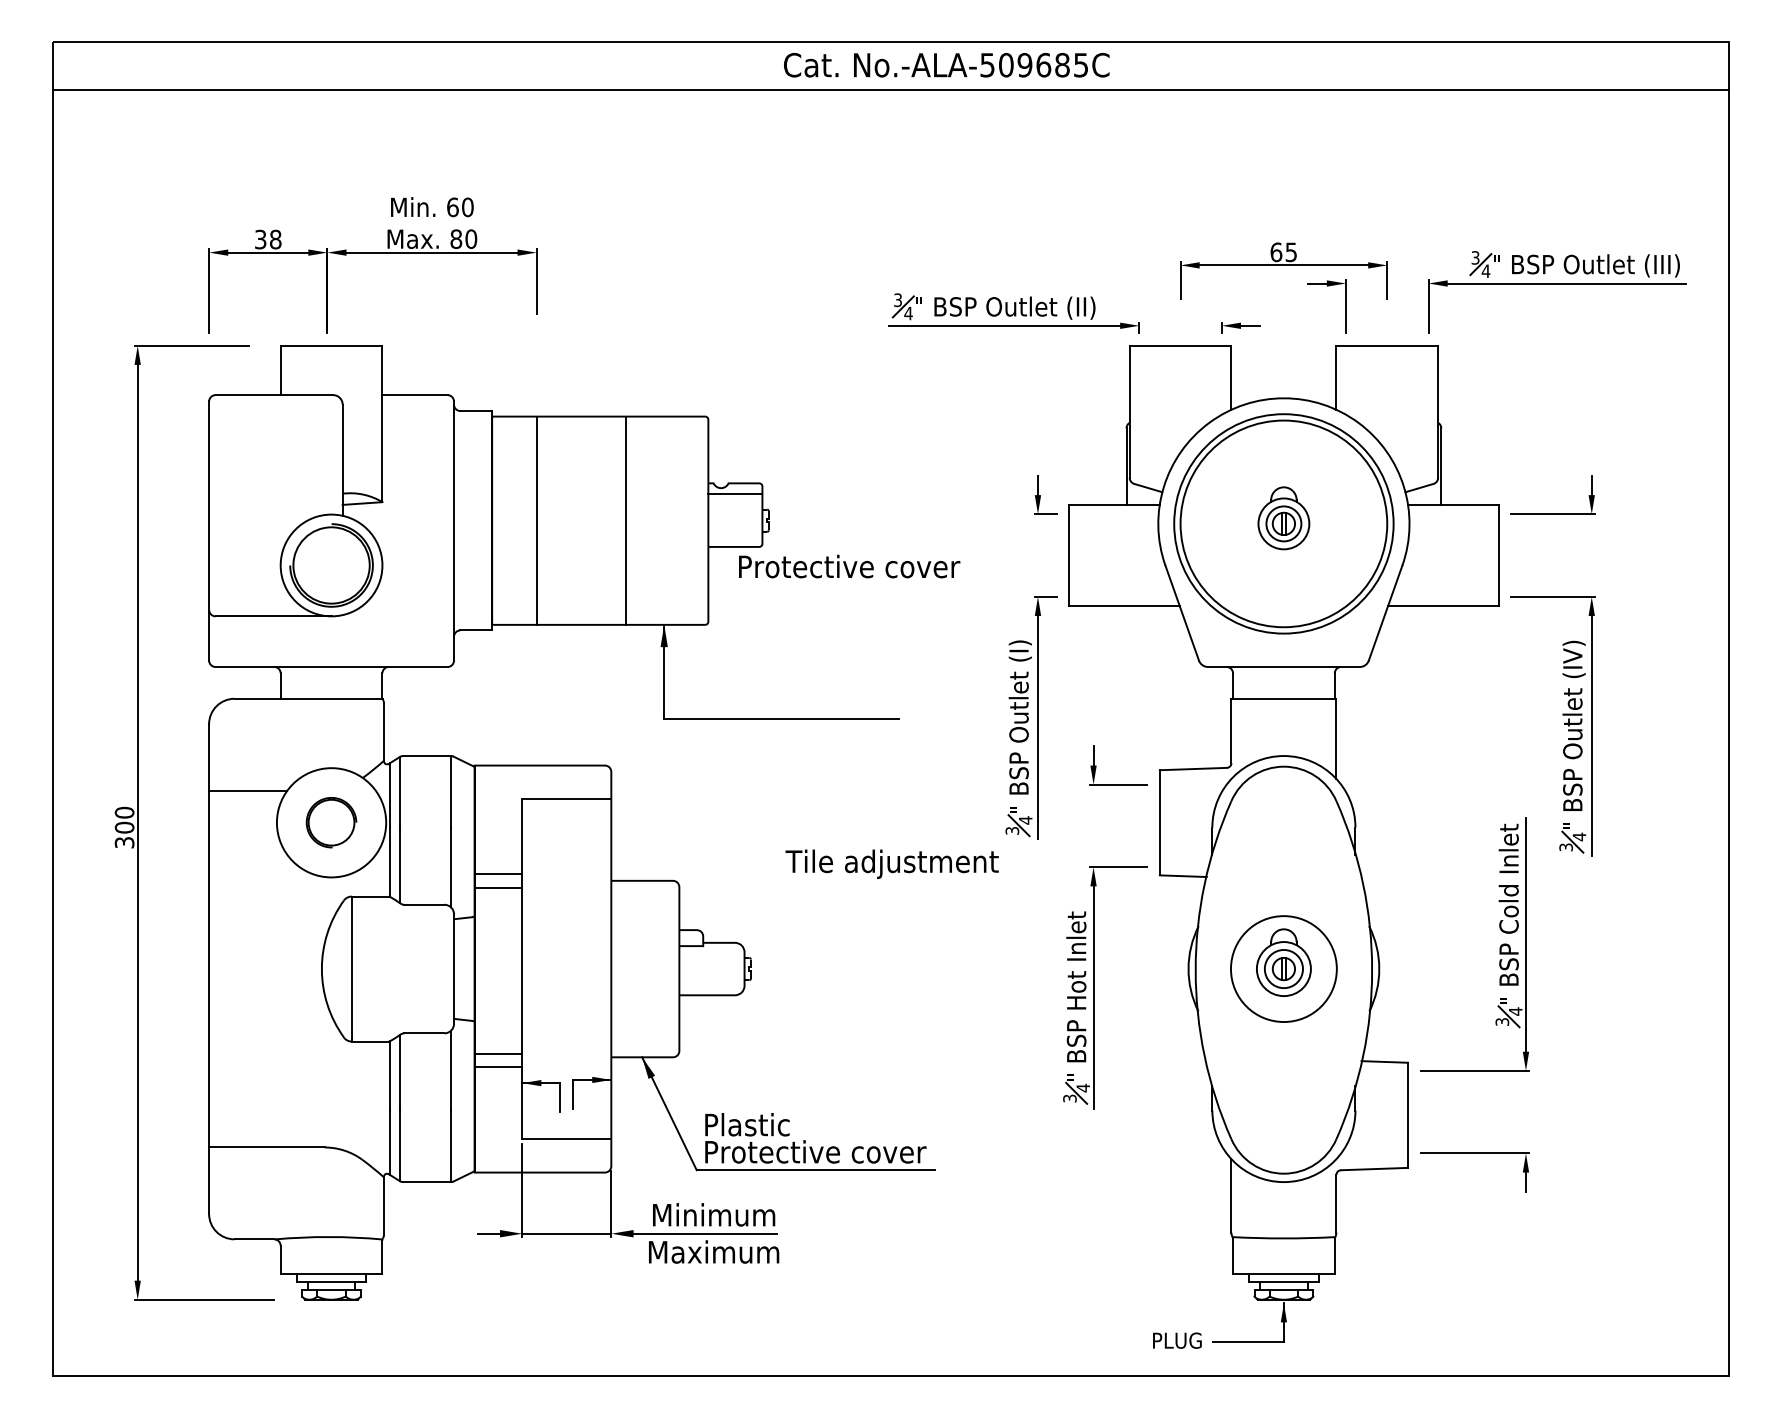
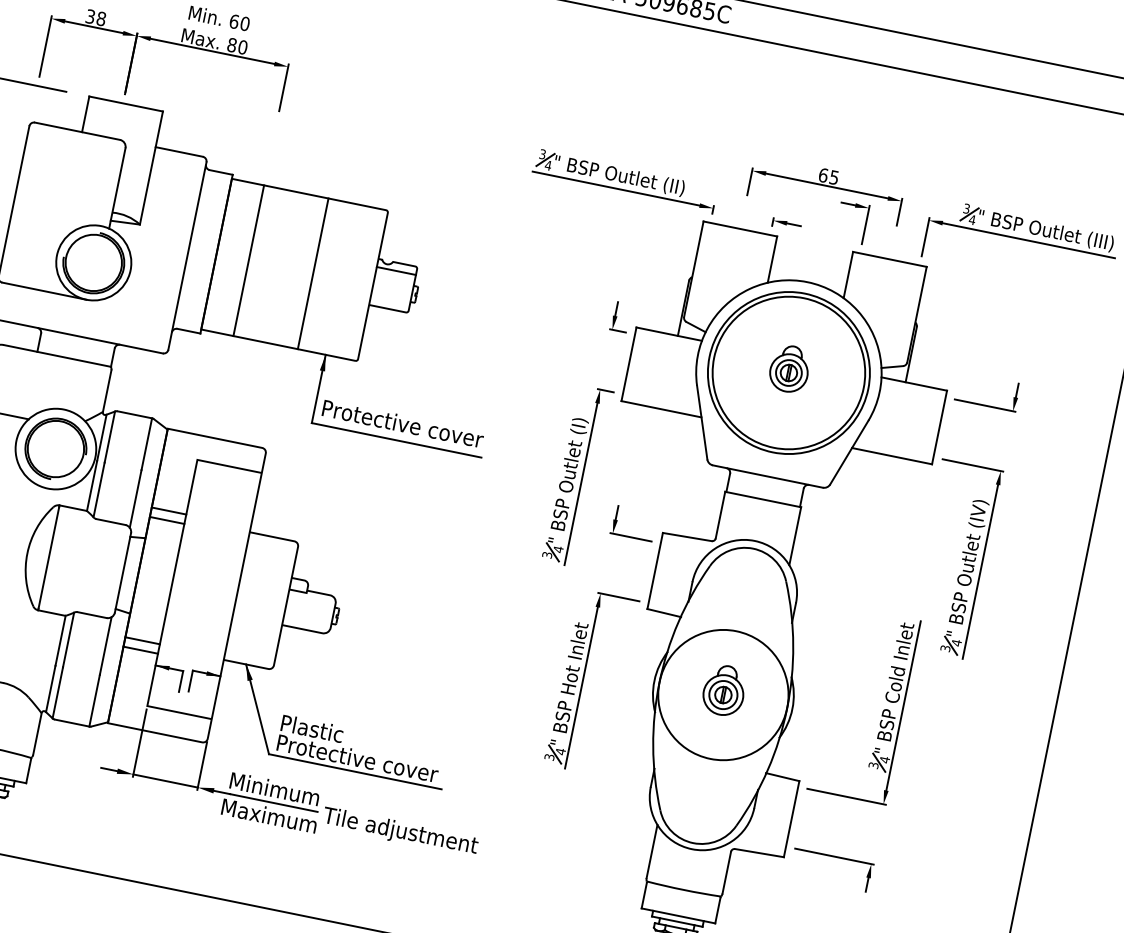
text: (849, 566) -> (403, 423), moved
part: (331, 822) -> (55, 448), size x1.67
text: (891, 863) -> (399, 831), moved
circle: (1283, 968) -> (723, 694), size x1.67

